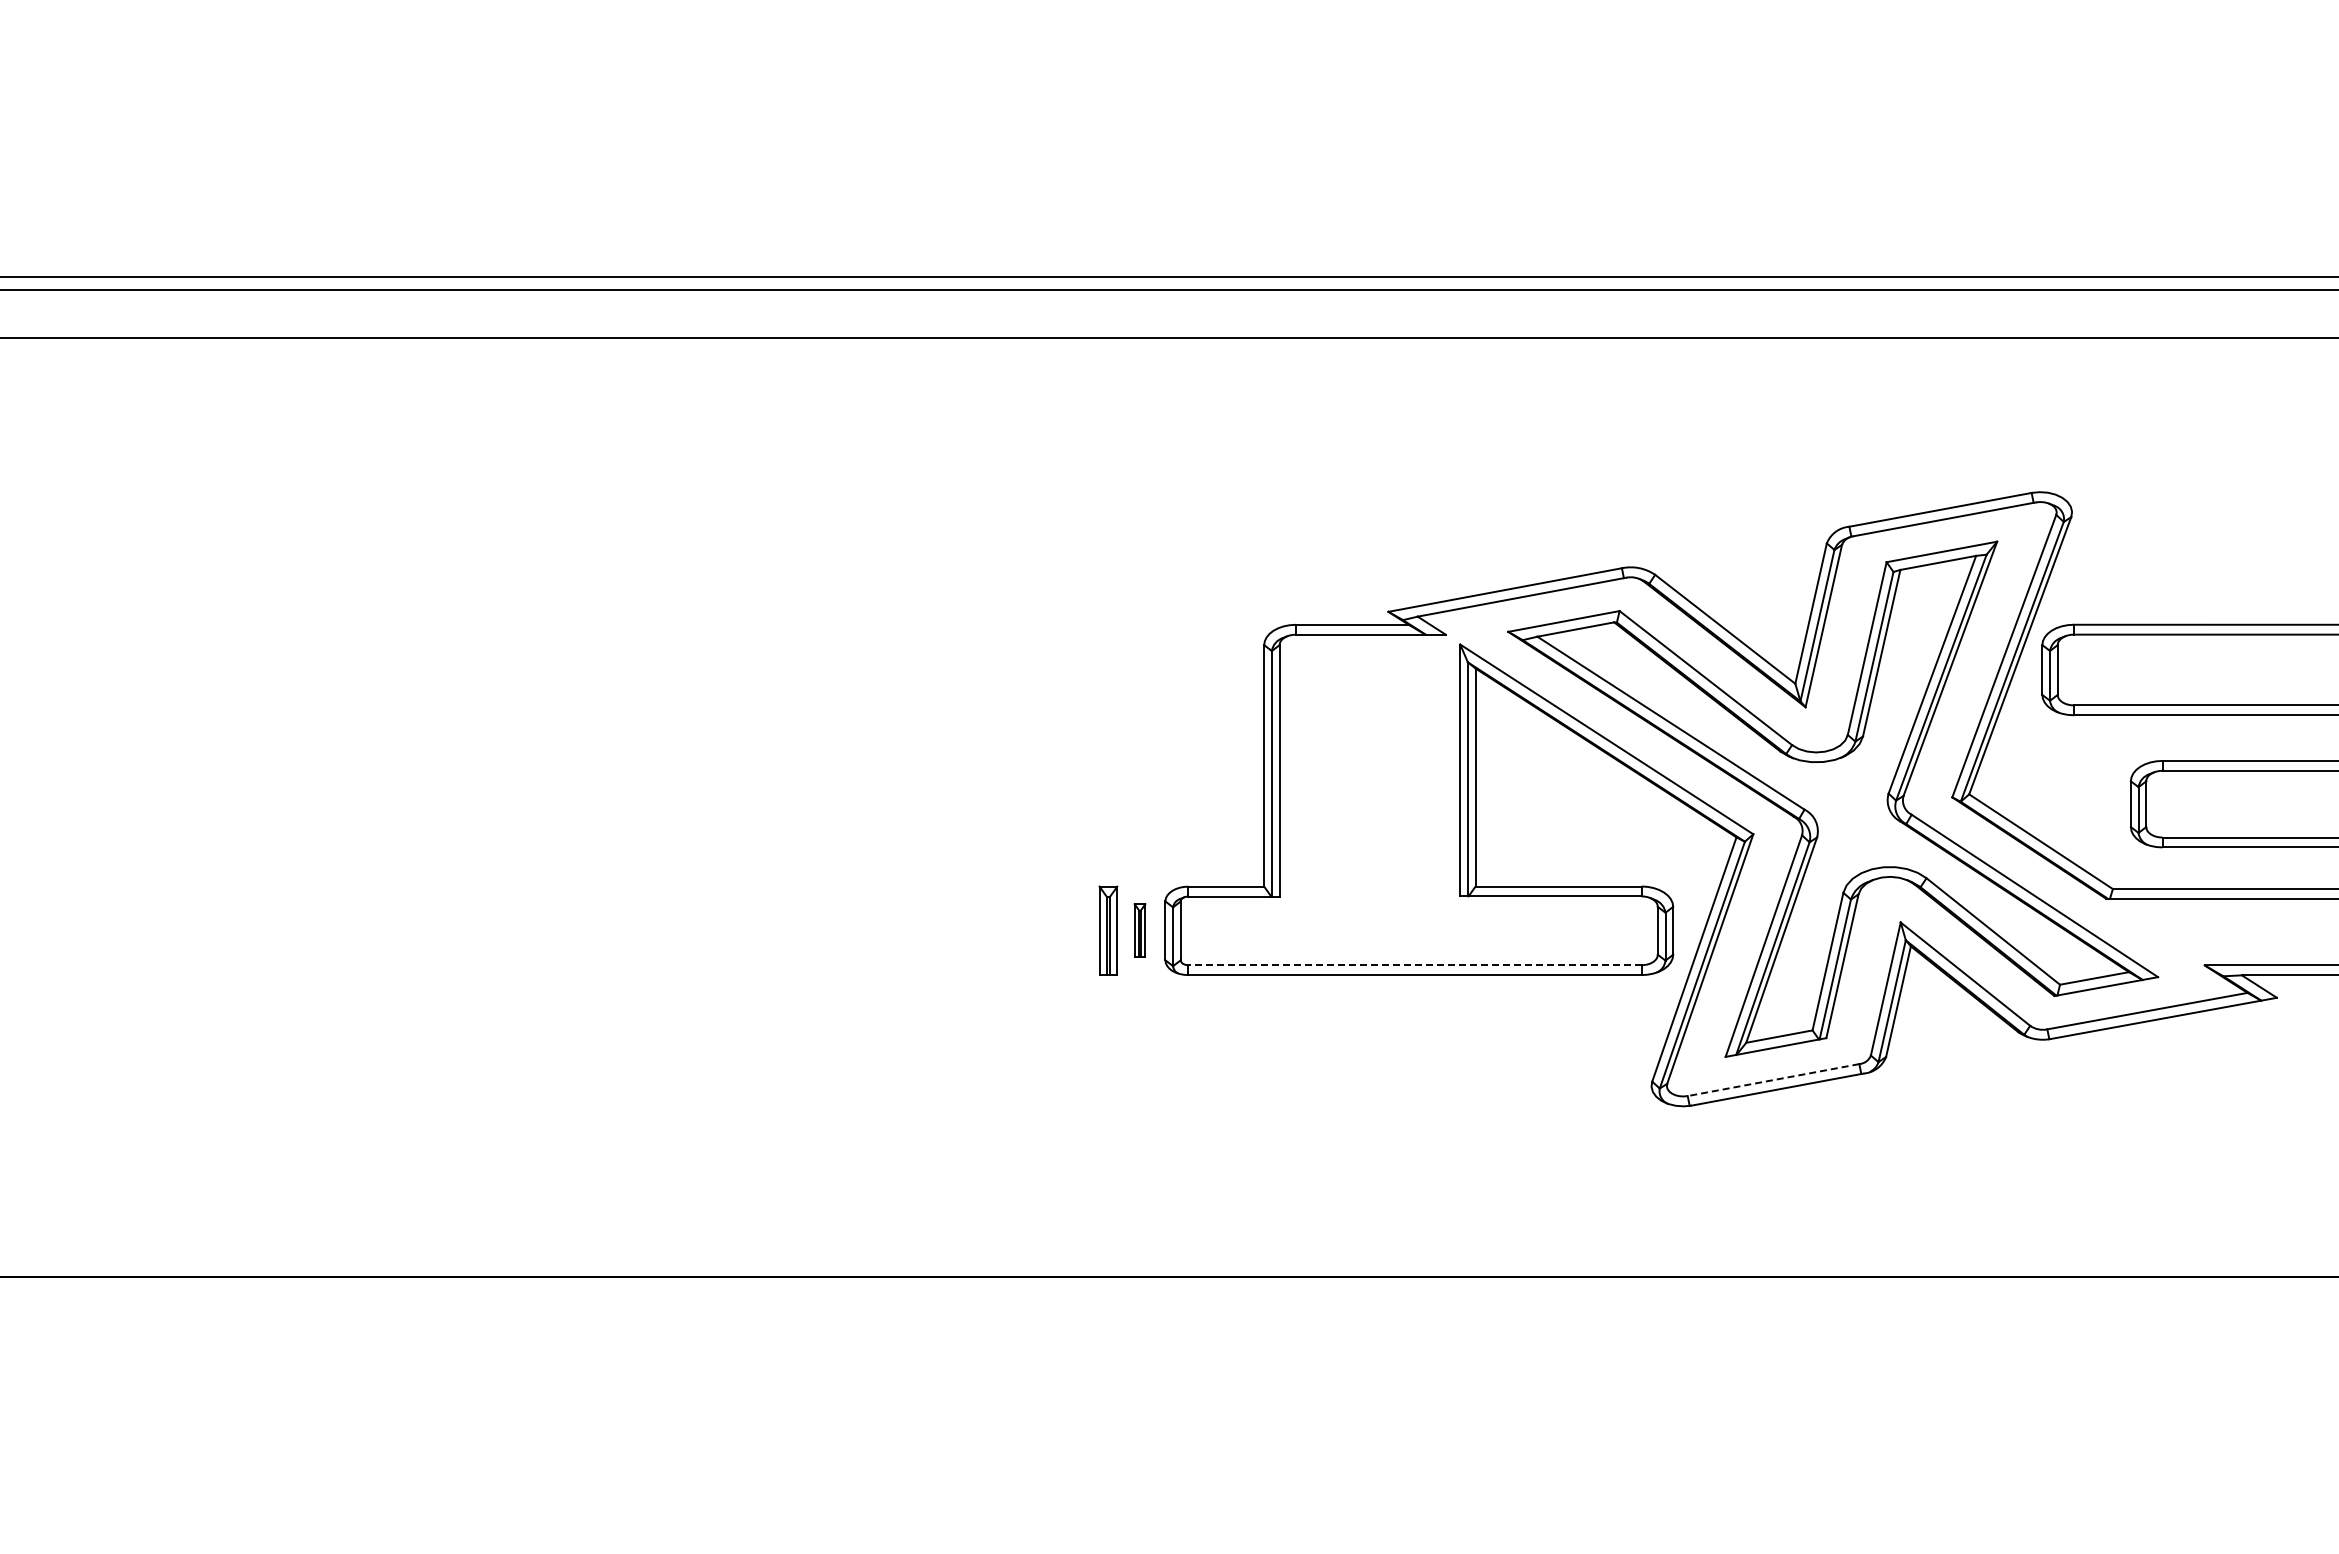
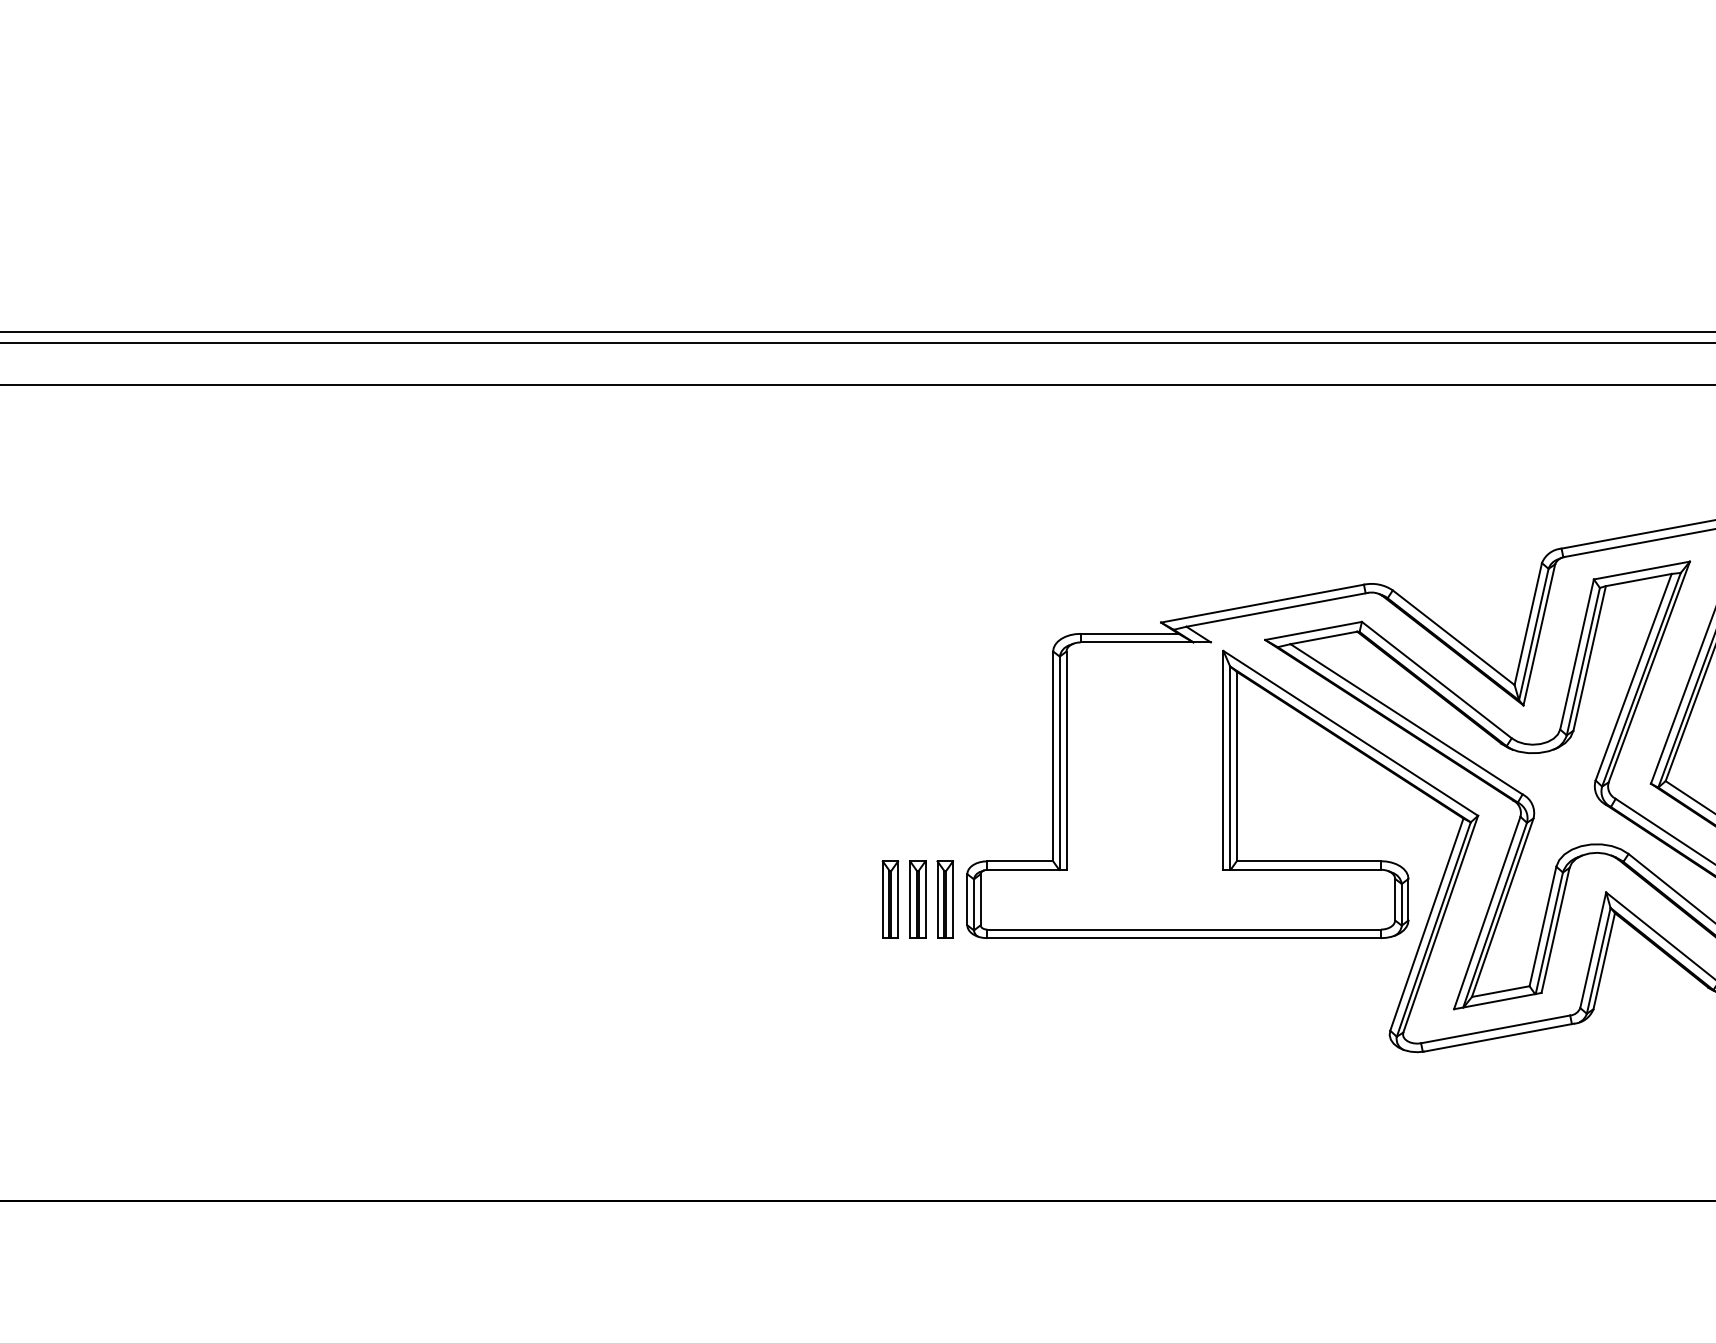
part: (1076, 930) -> (890, 899), added
part: (1139, 930) -> (944, 899), size x1.67
line: (1414, 965) -> (1183, 929), dashed -> solid
line: (1773, 1080) -> (1495, 1029), dashed -> solid

